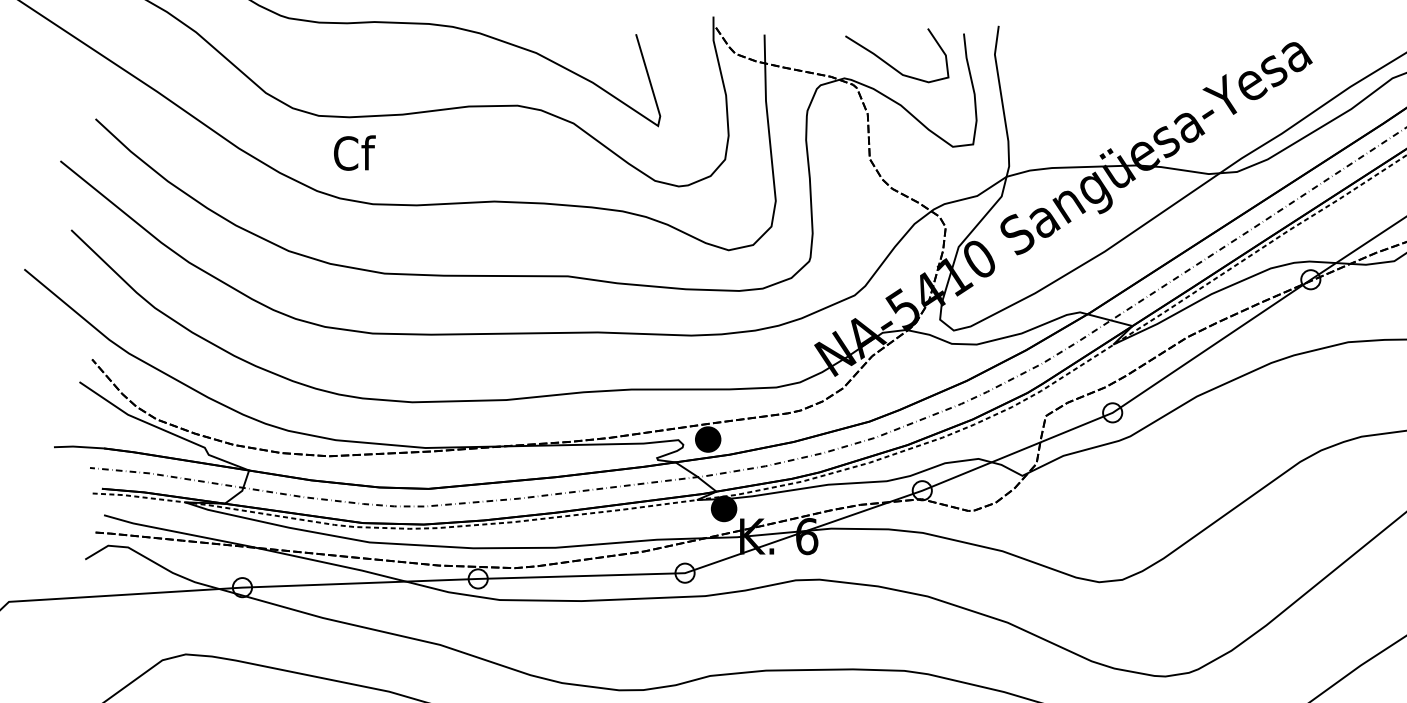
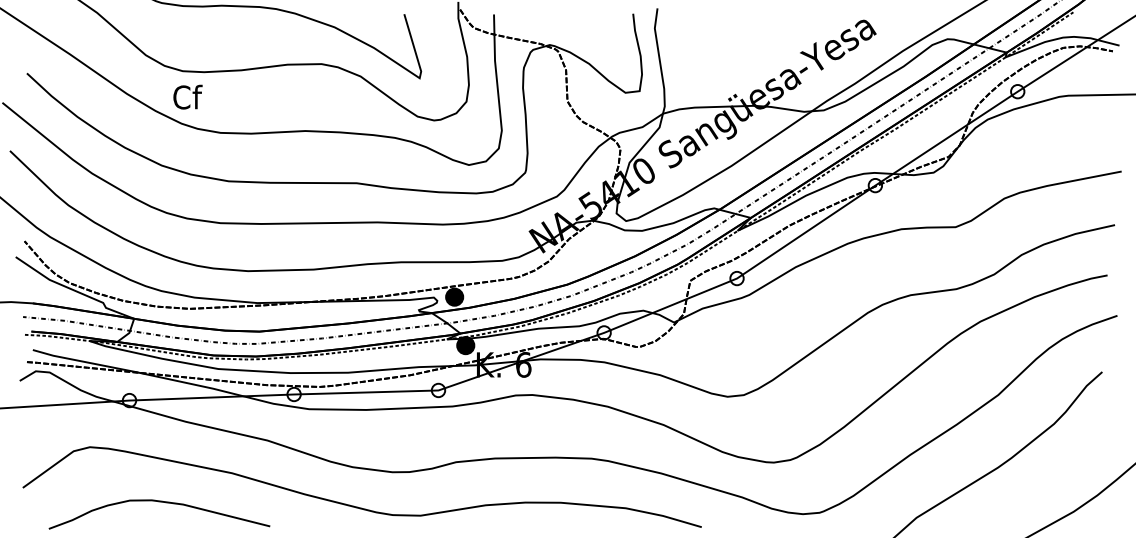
curve: (889, 63) -> (581, 34), removed
text: (354, 152) -> (187, 96), moved

